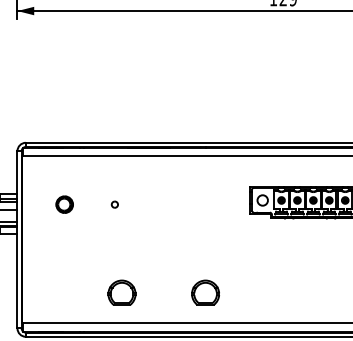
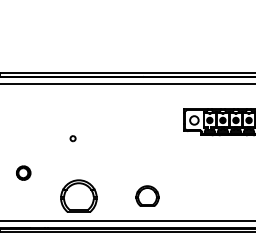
part: (64, 204) -> (23, 172), moved
part: (114, 204) -> (72, 138), moved
part: (121, 292) -> (78, 195), size x1.6

